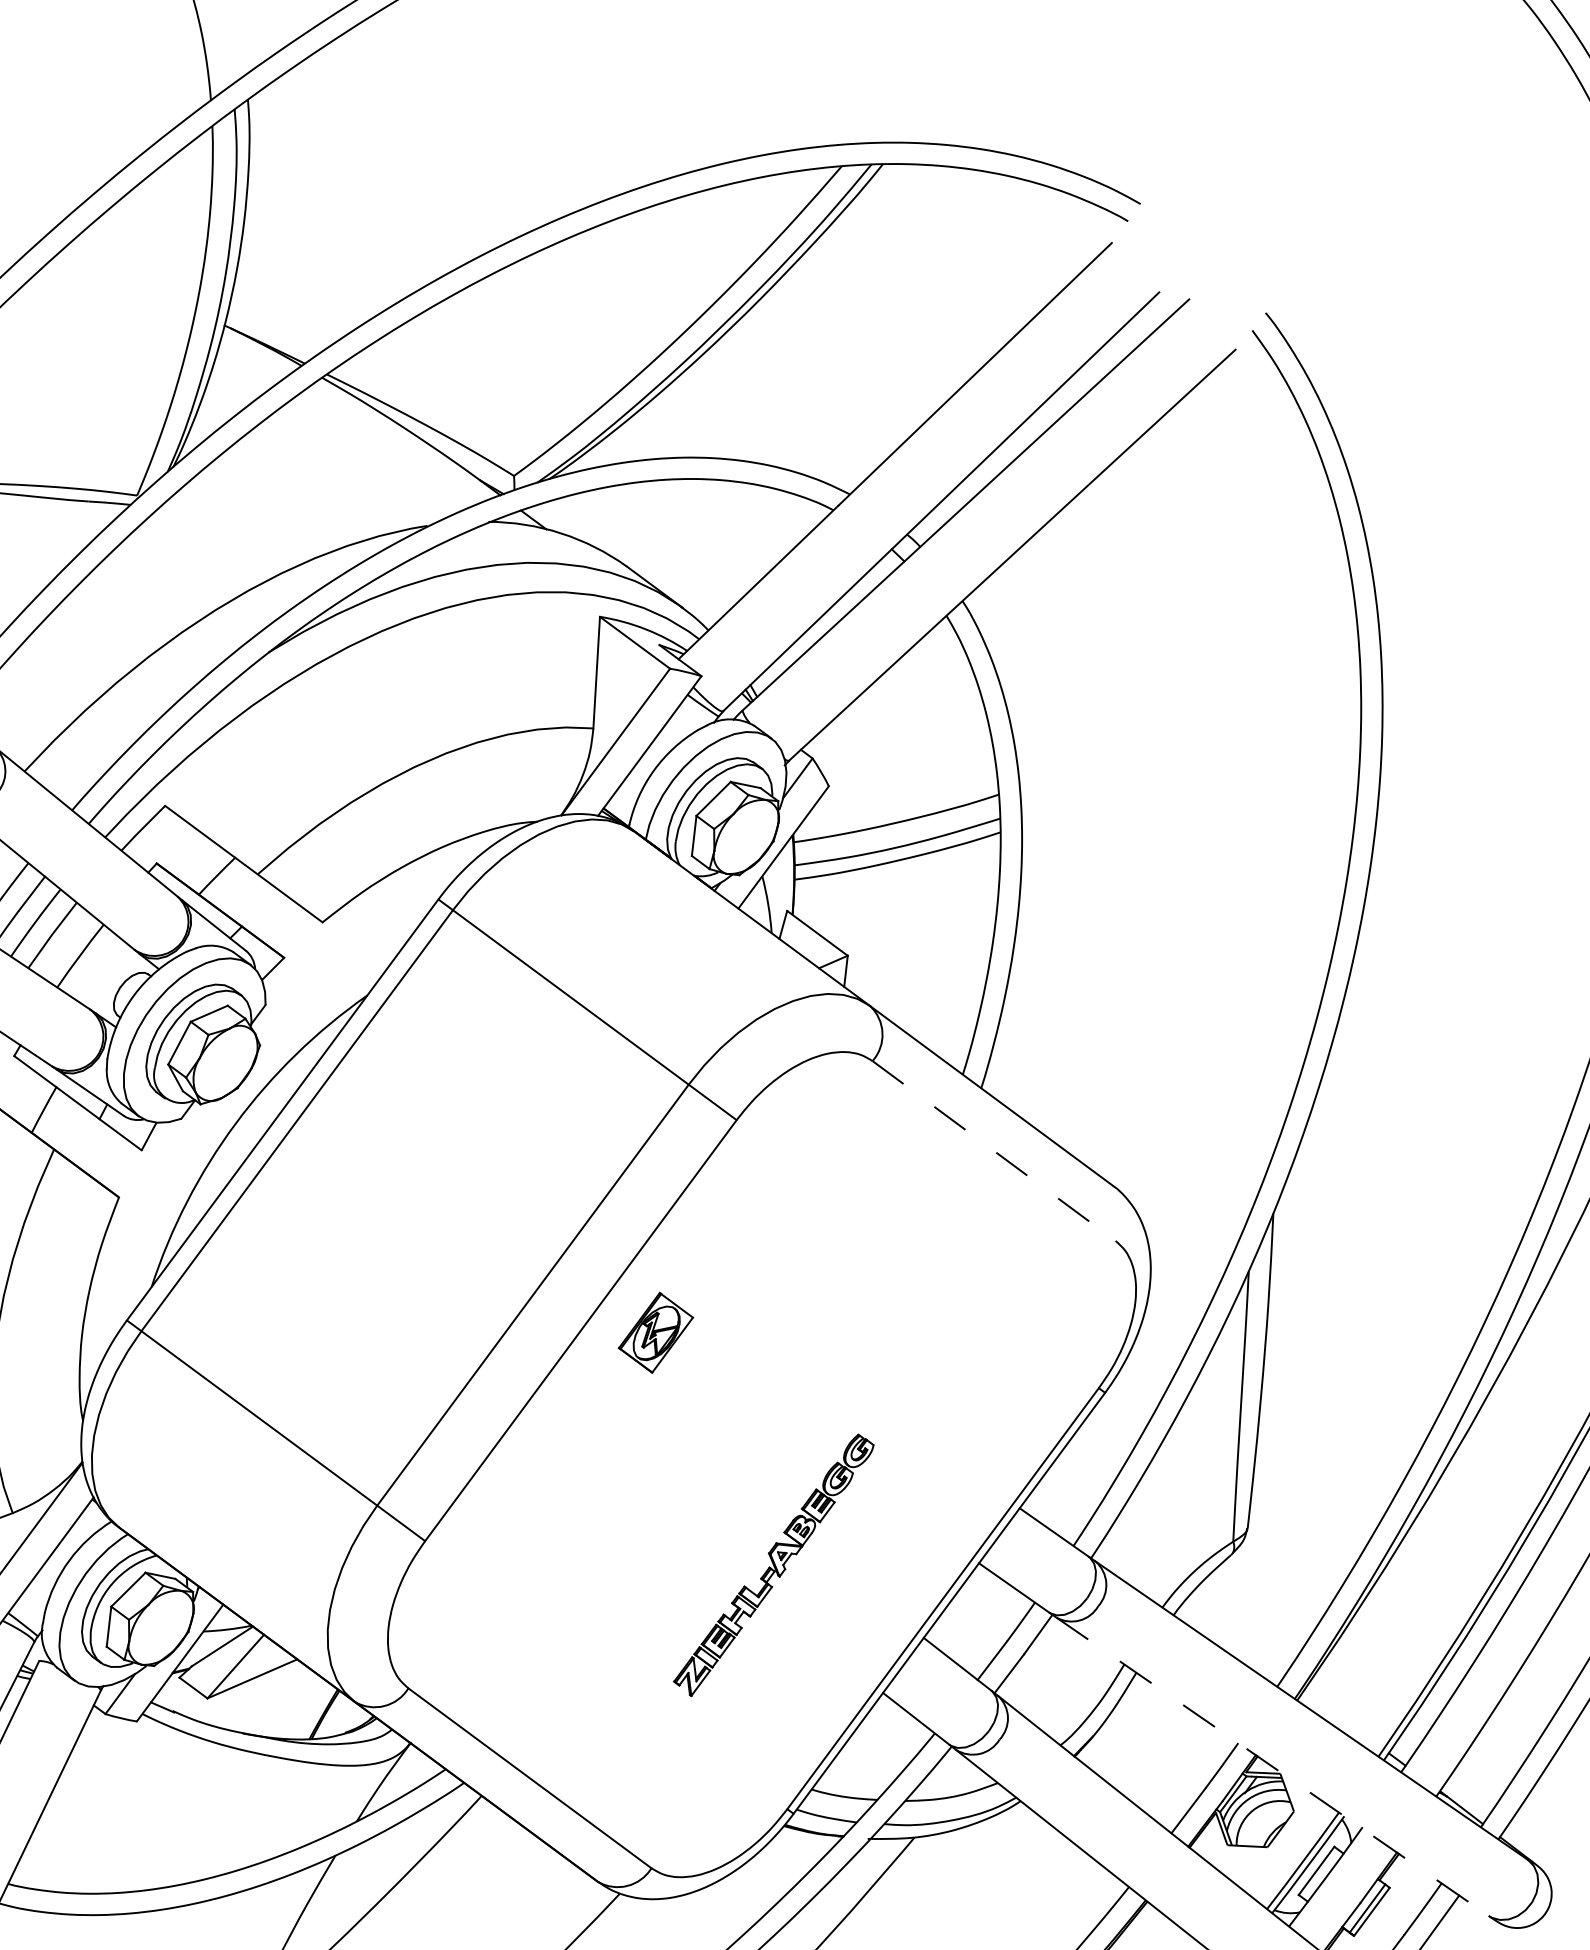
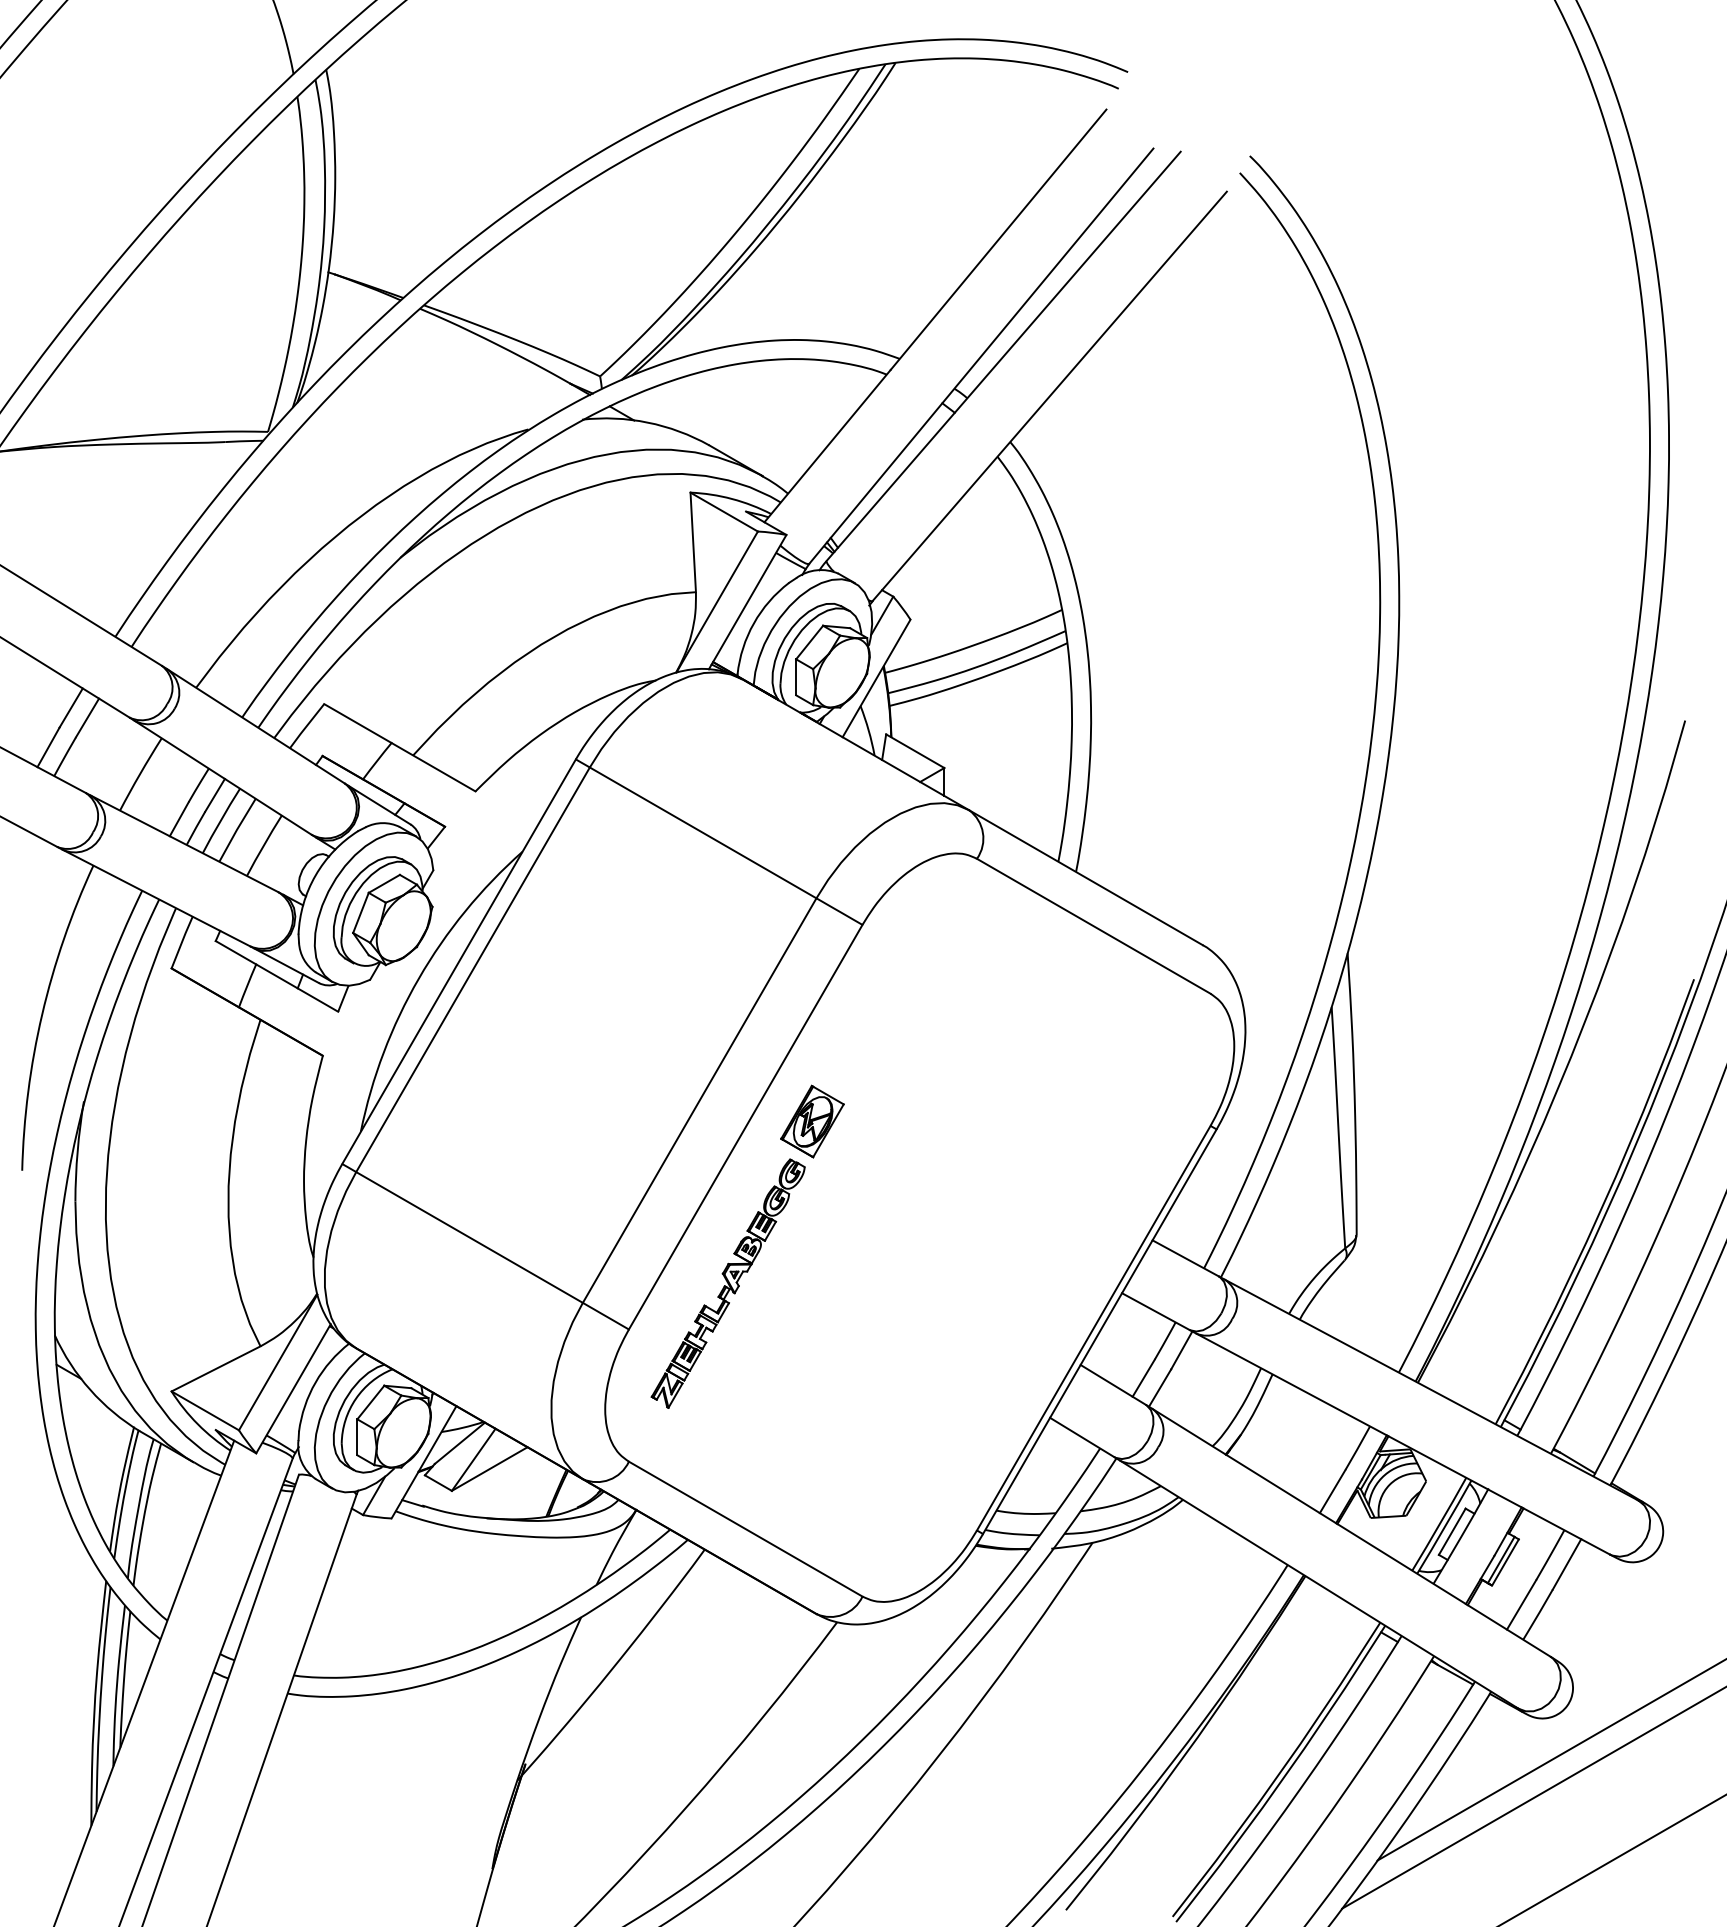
line: (993, 1151) -> (1093, 926), dashed -> solid
part: (772, 1564) -> (727, 1283), moved
line: (1273, 1767) -> (1403, 1444), dashed -> solid

